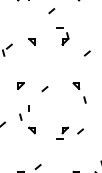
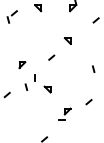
part: (20, 85) -> (21, 64), moved
part: (76, 85) -> (67, 40), moved
part: (31, 130) -> (47, 89), moved
part: (62, 132) -> (64, 113), moved

